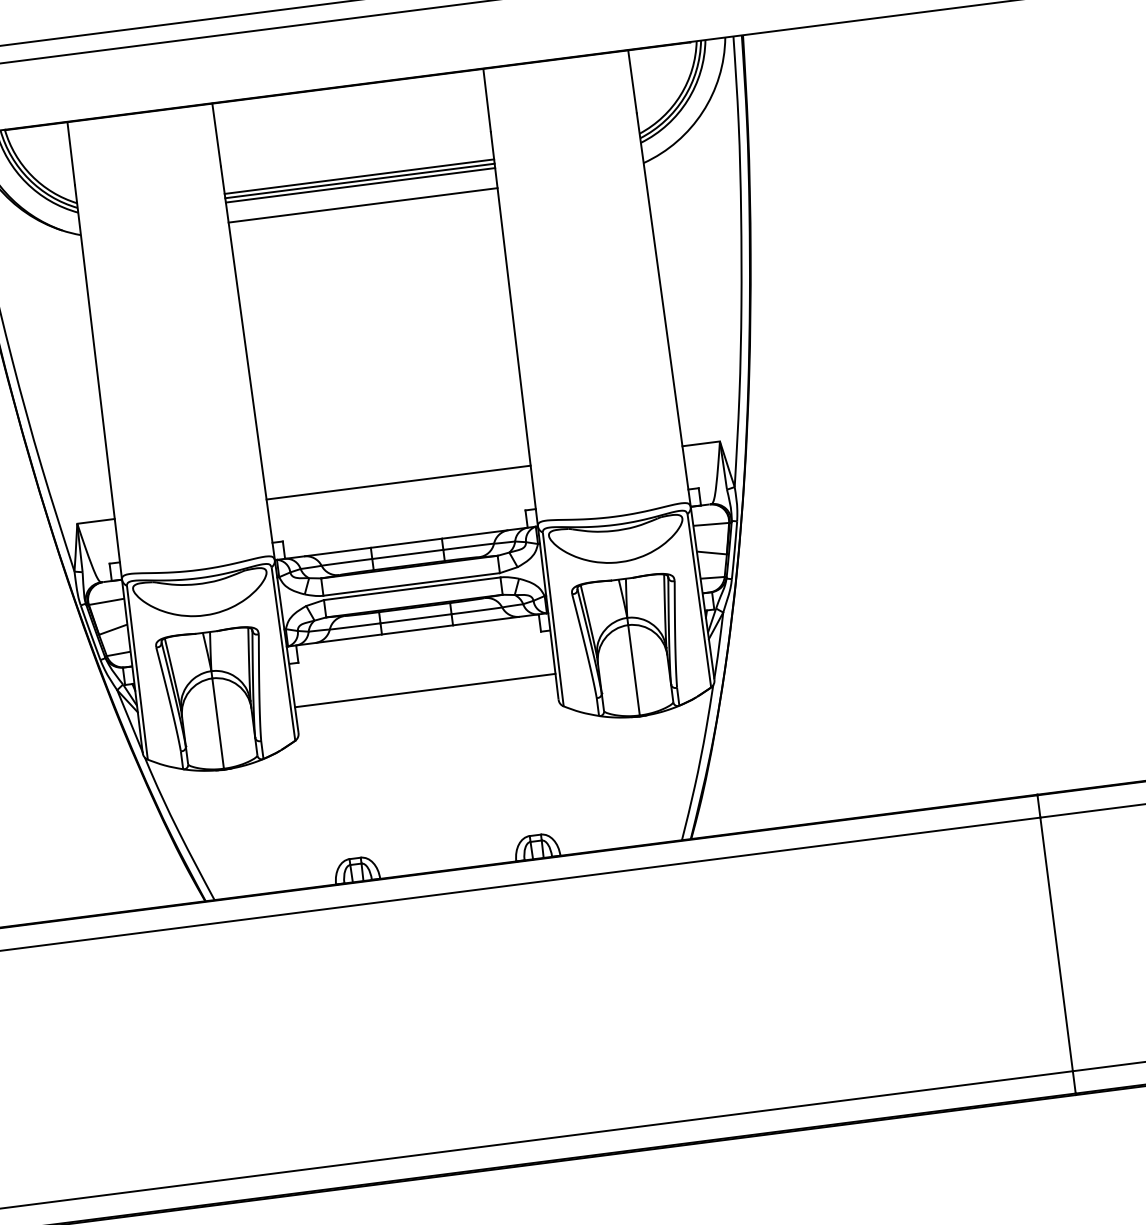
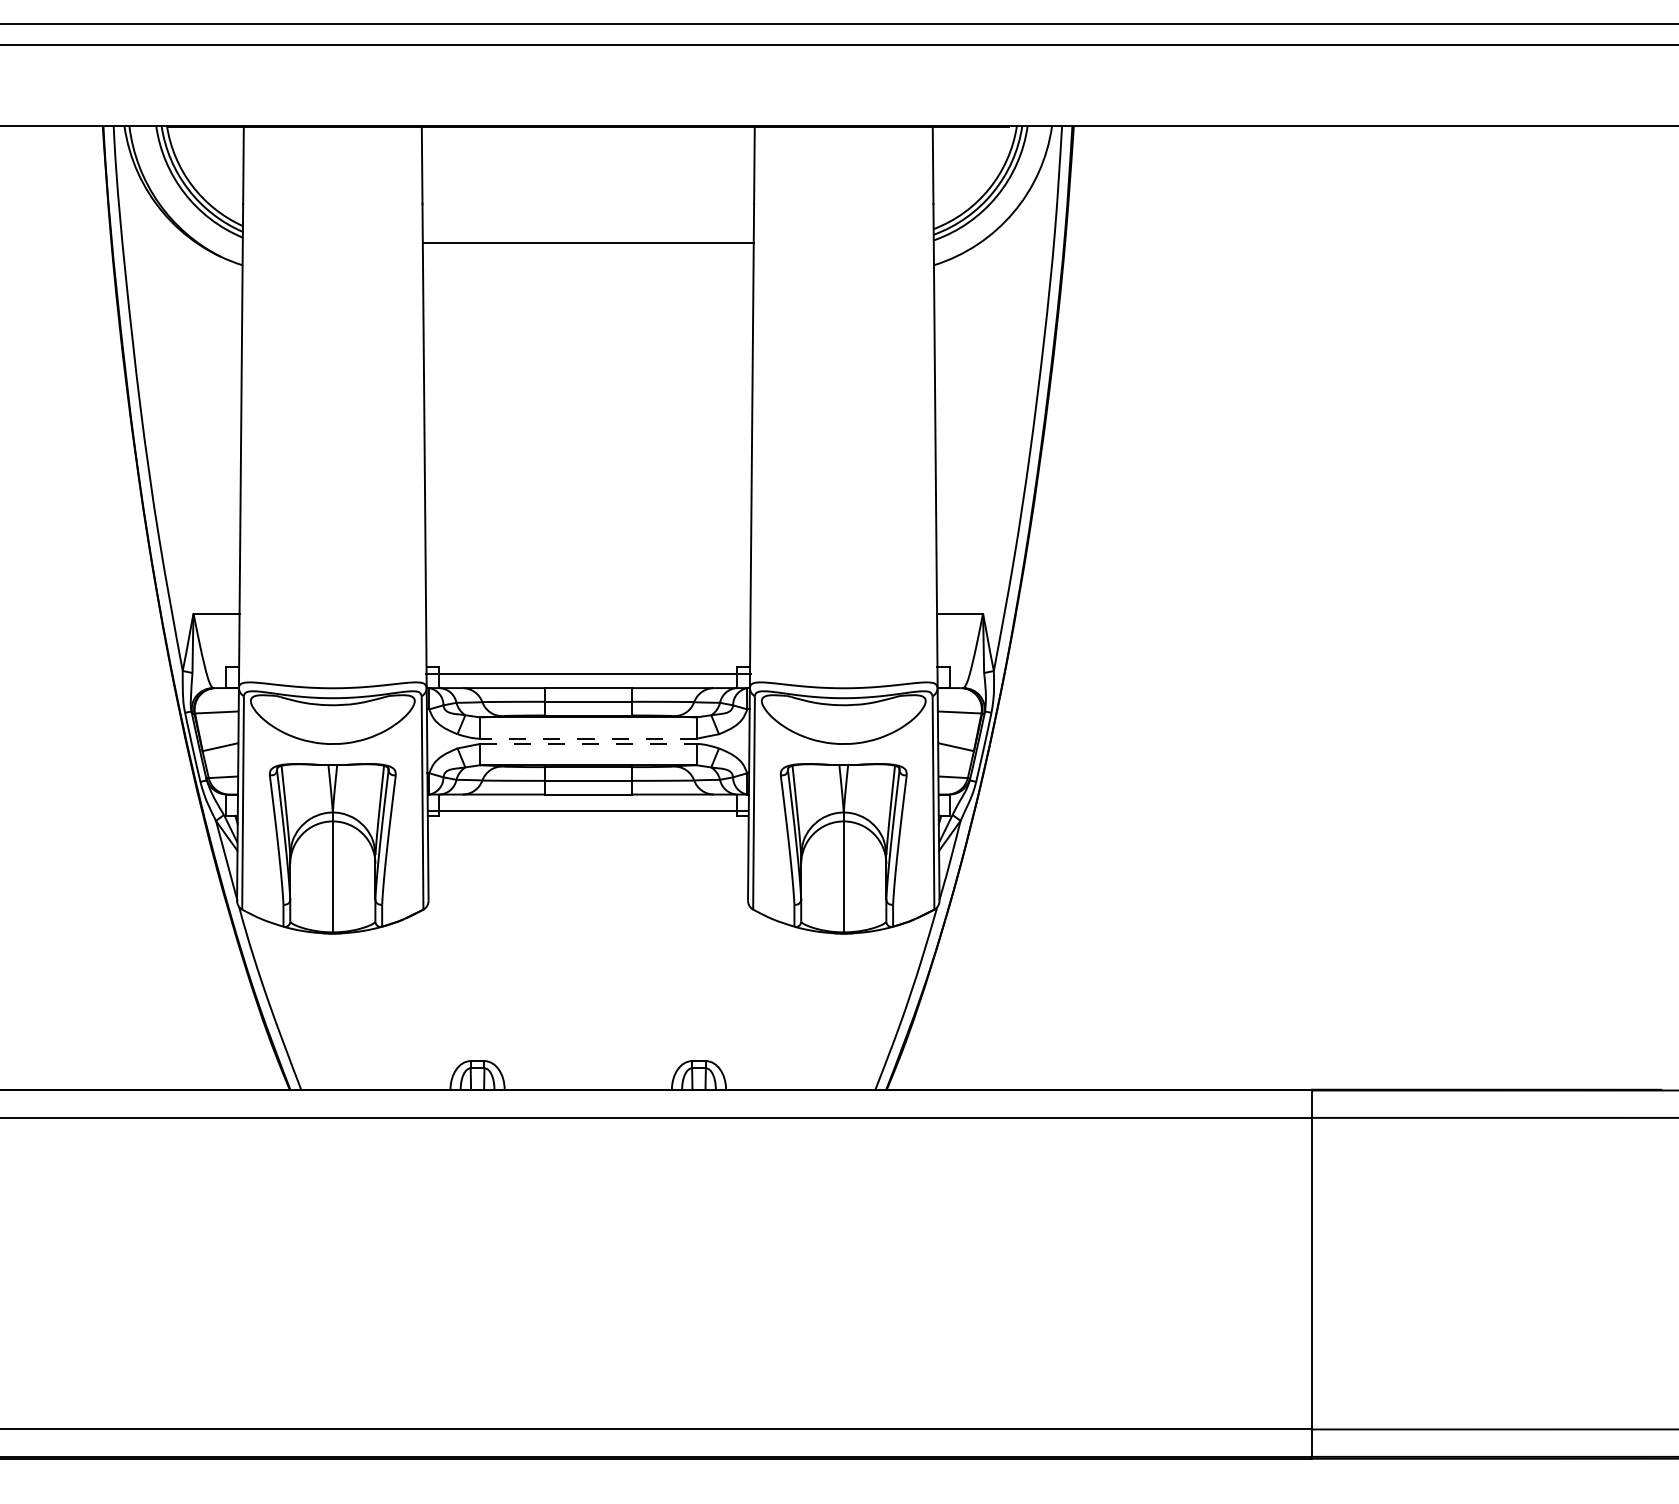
line: (358, 176) -> (587, 237), removed
line: (359, 185) -> (587, 248), removed
line: (363, 204) -> (588, 272), removed
line: (398, 482) -> (588, 673), moved
line: (411, 584) -> (587, 738), solid -> dashed
line: (412, 589) -> (588, 744), solid -> dashed
line: (425, 690) -> (588, 811), moved

